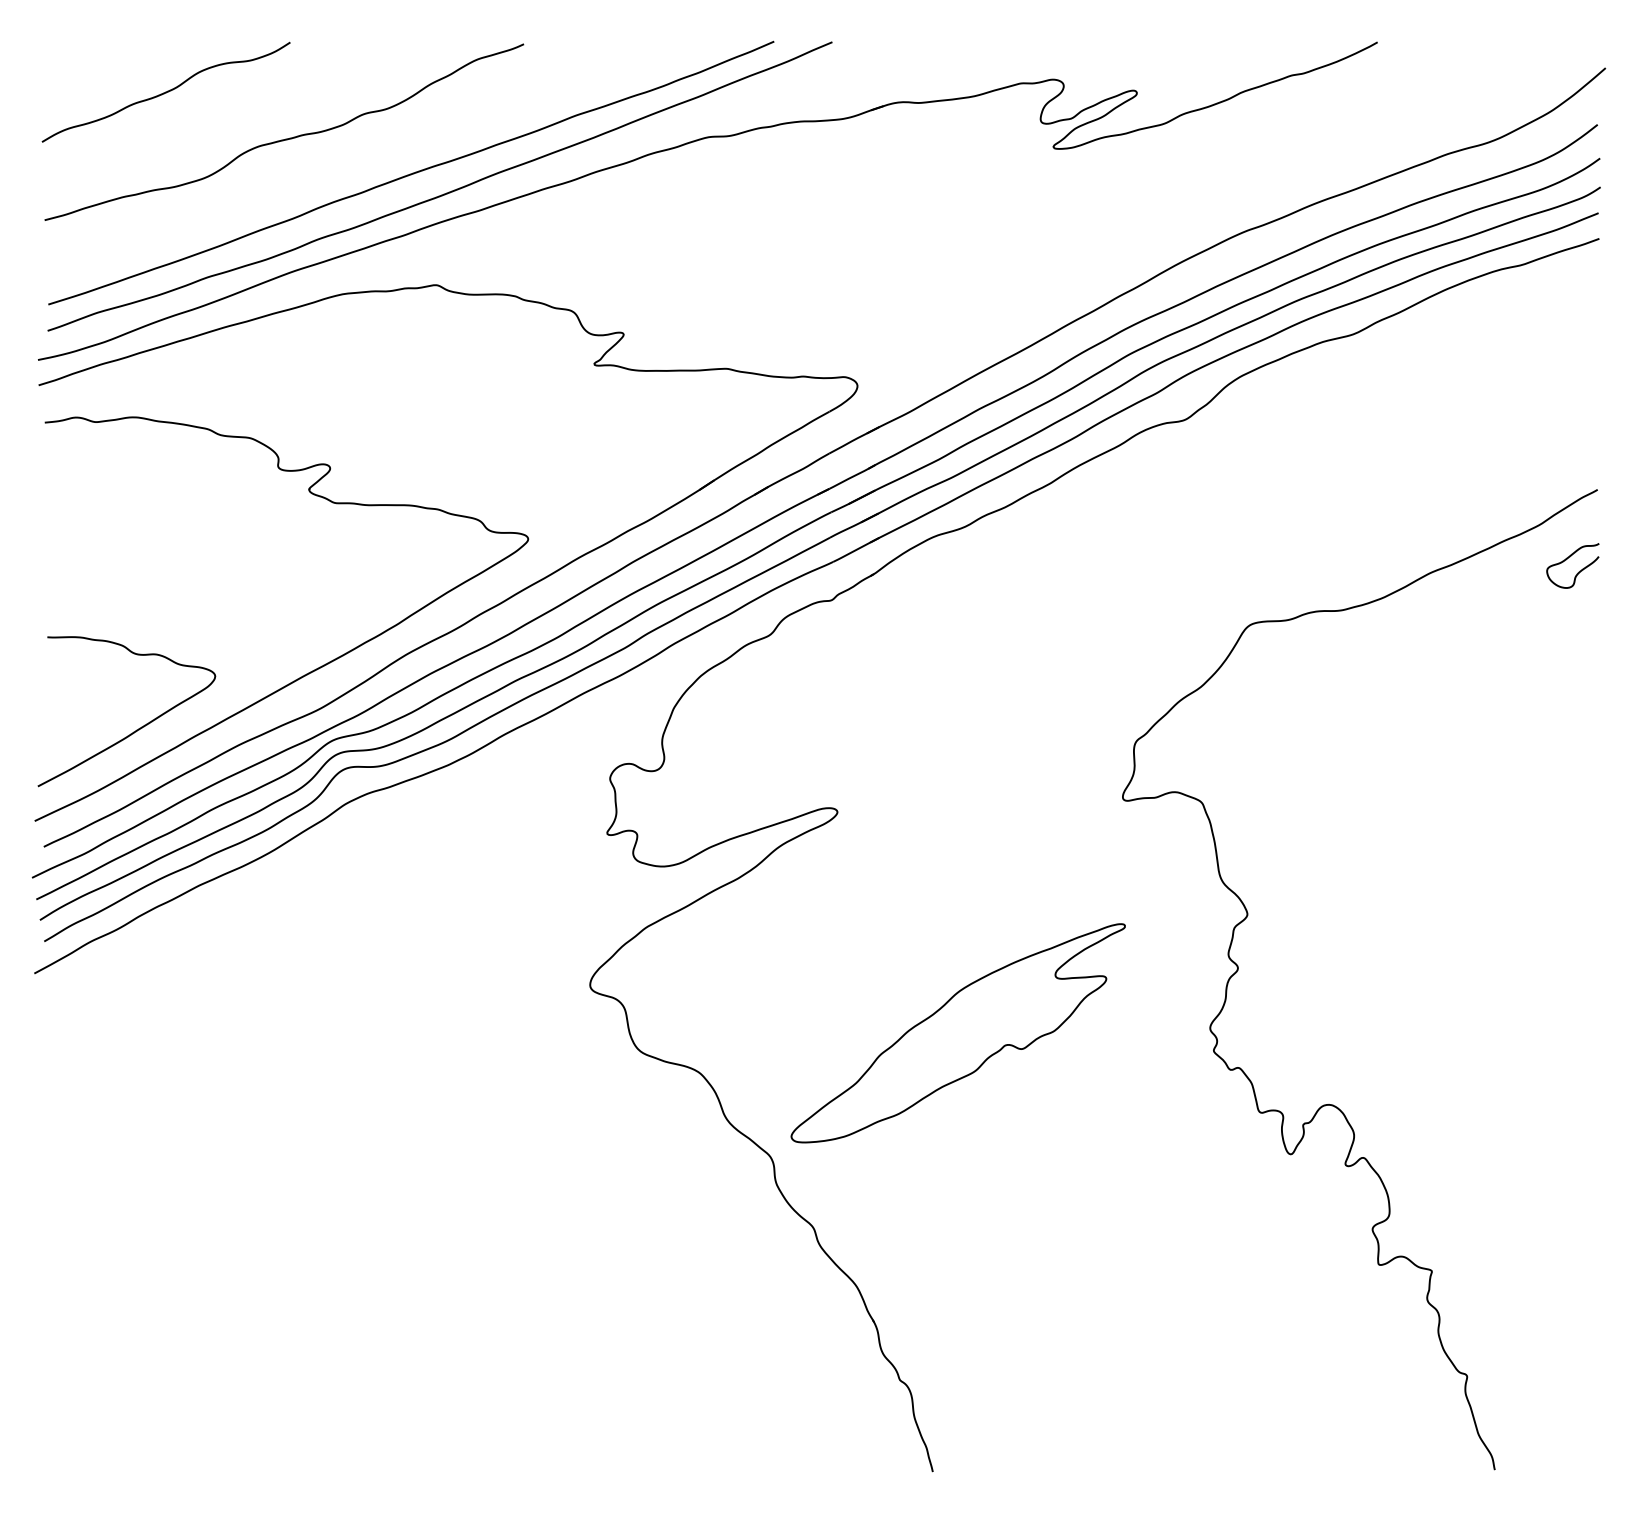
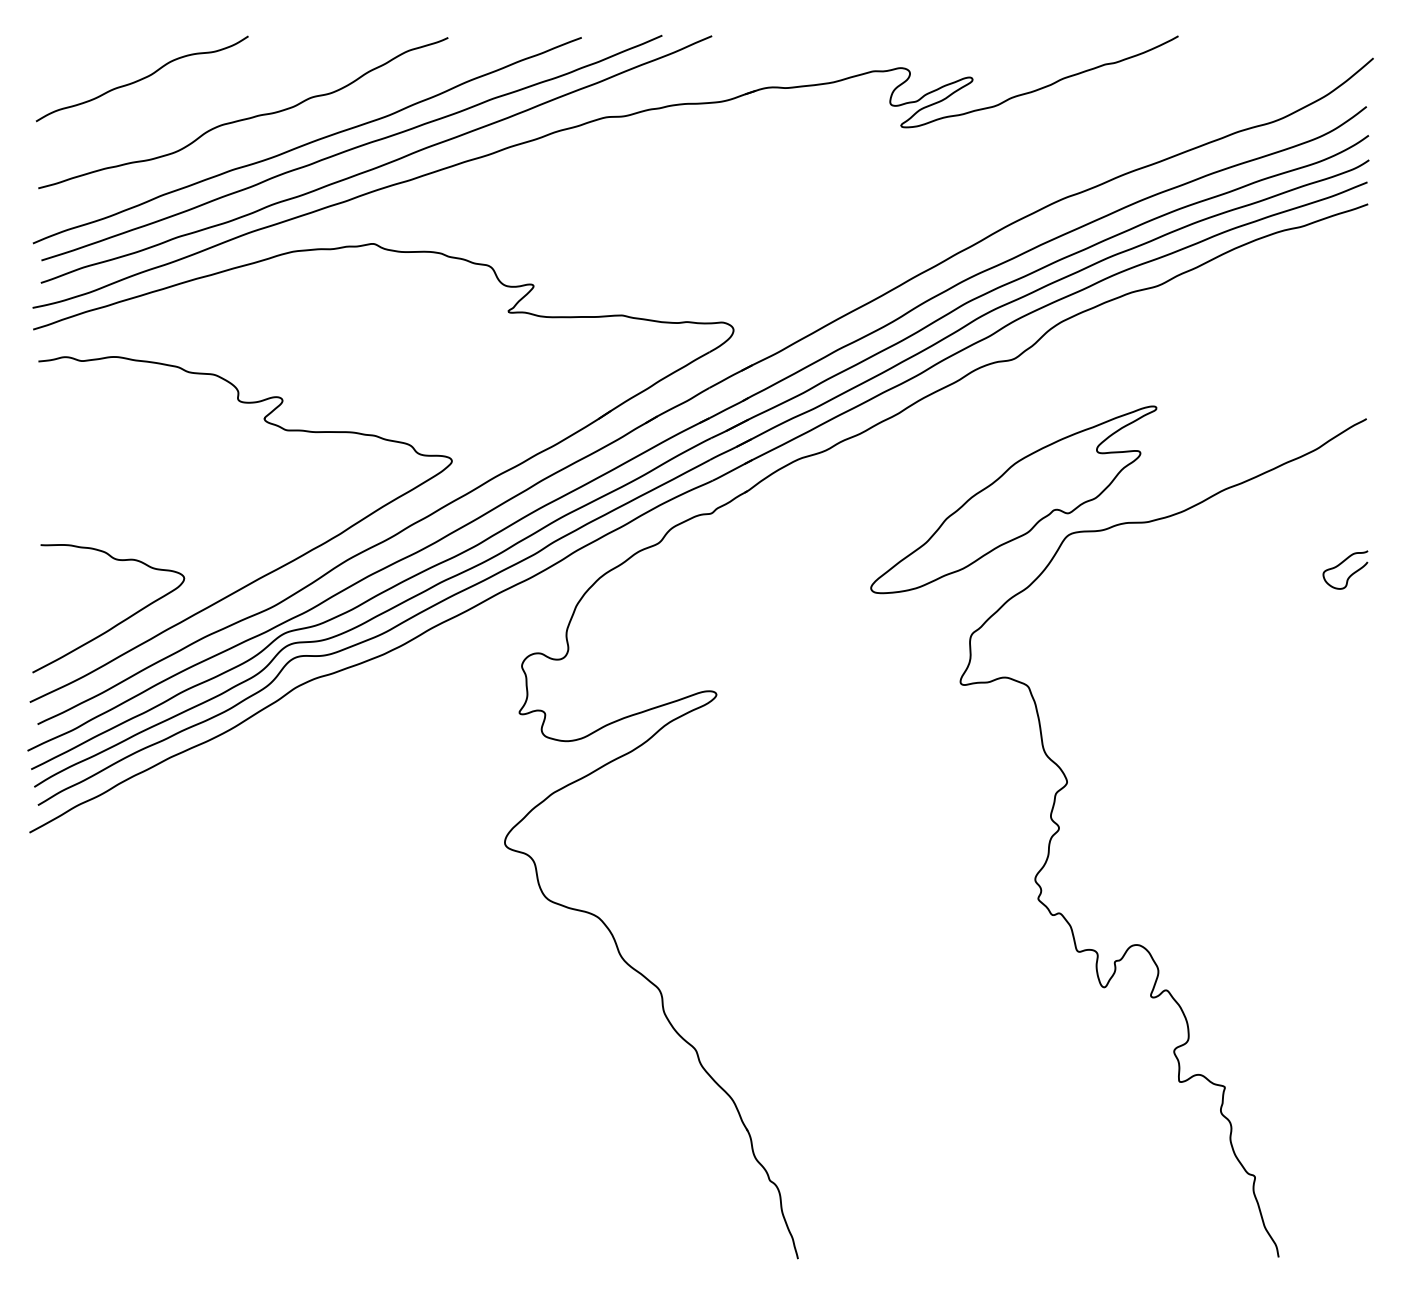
curve: (359, 166) -> (307, 142), added
curve: (1568, 559) -> (1341, 564), moved
part: (957, 1032) -> (1013, 499), moved

